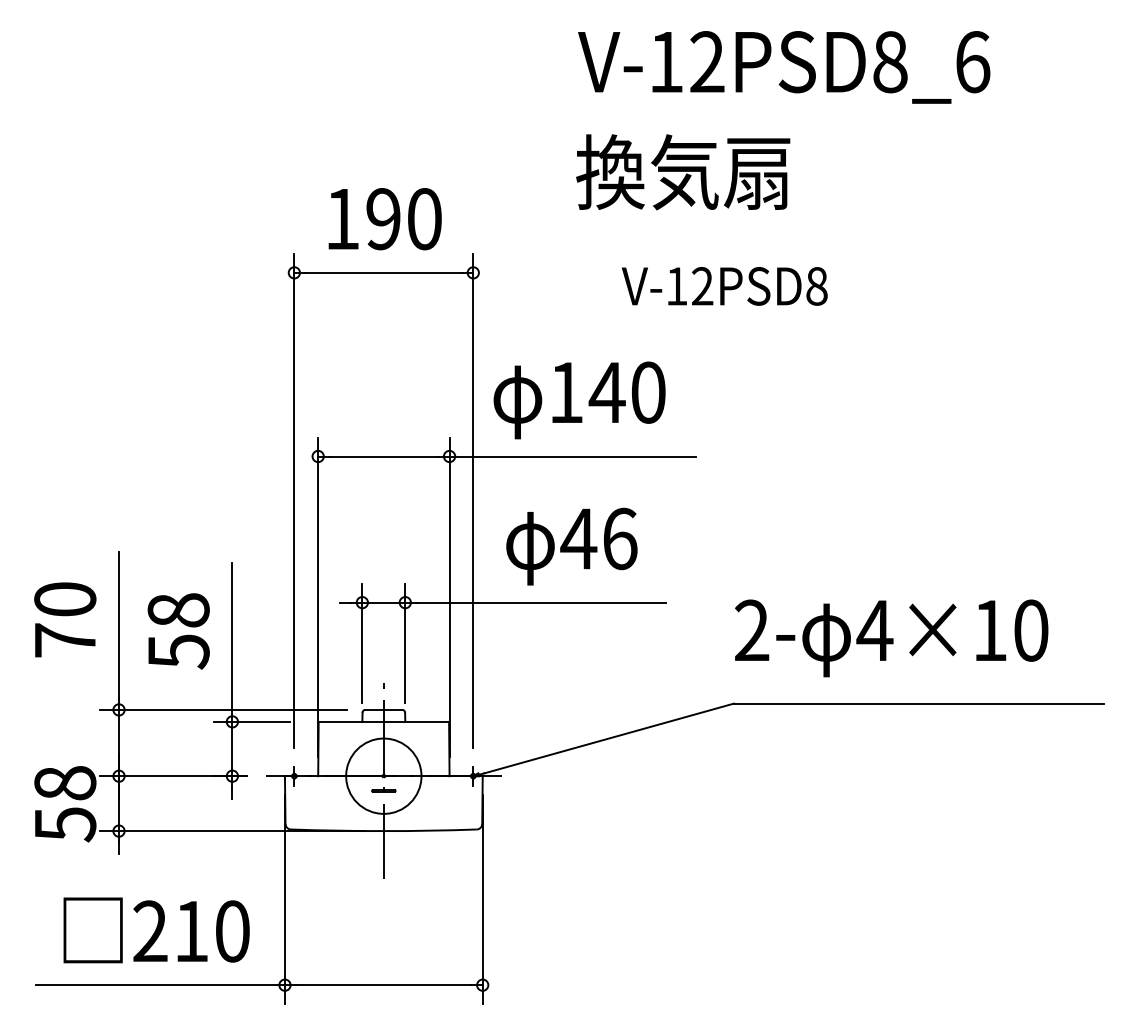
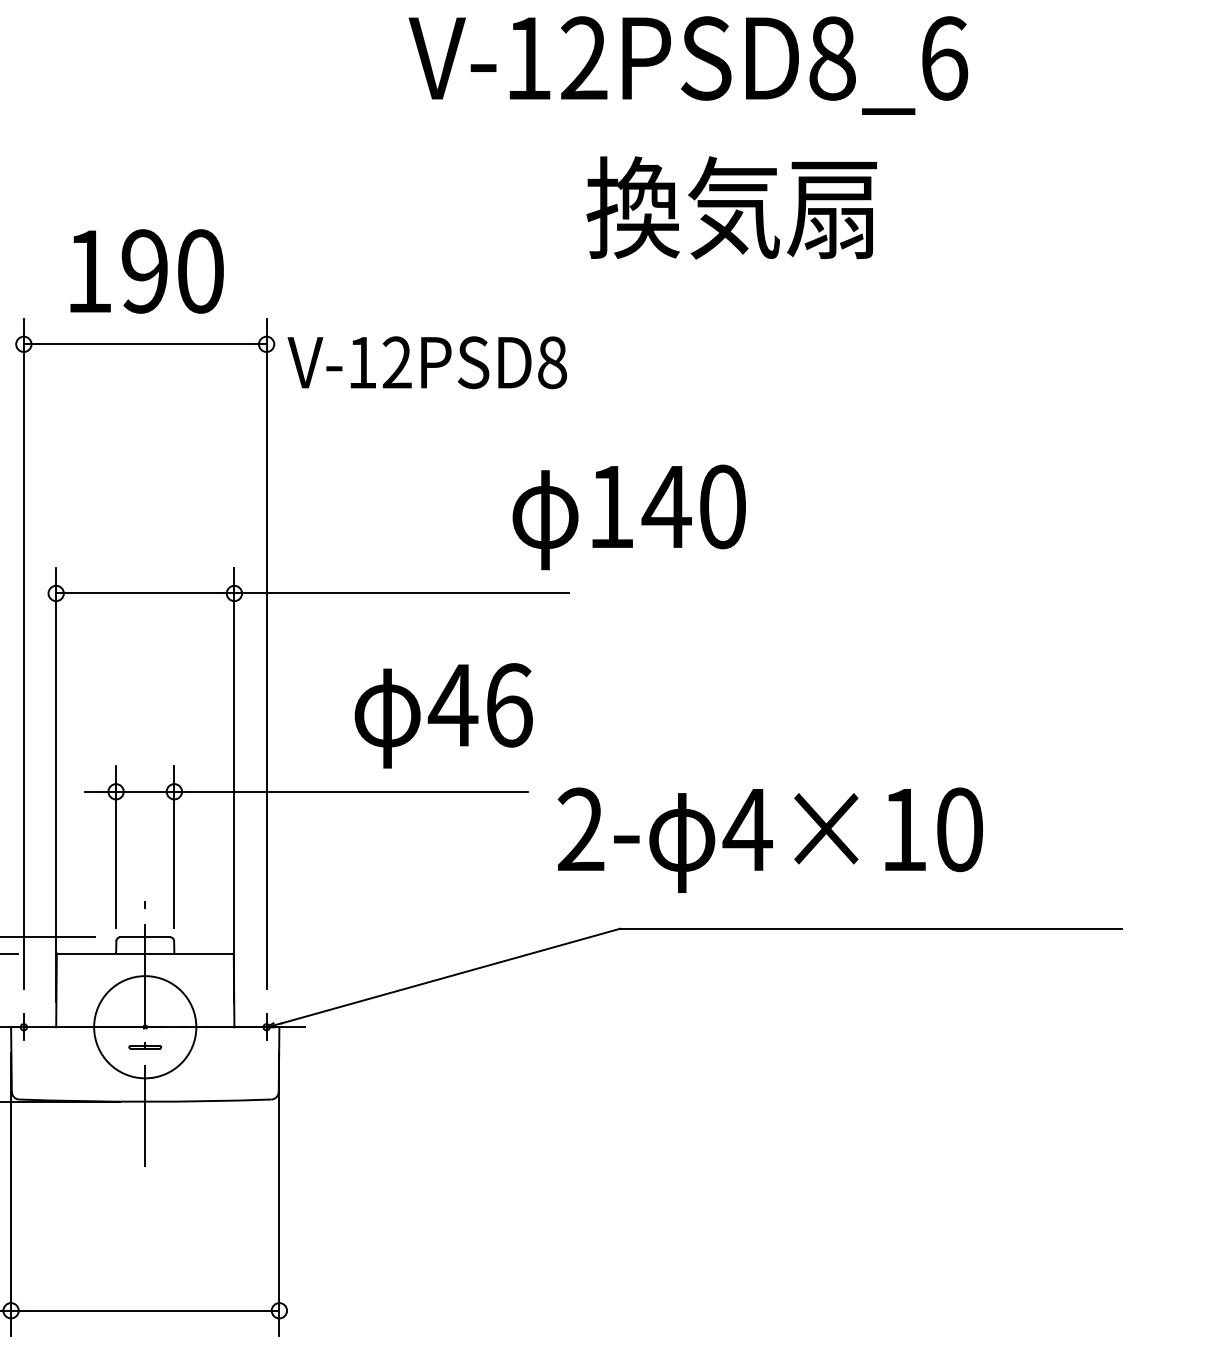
text: (683, 172) -> (732, 208), moved
text: (724, 286) -> (426, 362), moved
text: (579, 400) -> (629, 517), moved
text: (571, 546) -> (443, 715), moved
text: (891, 638) -> (770, 840), moved

